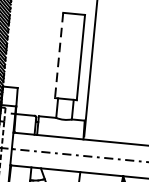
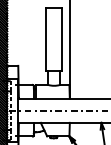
line: (59, 55) -> (46, 39), dashed -> solid

